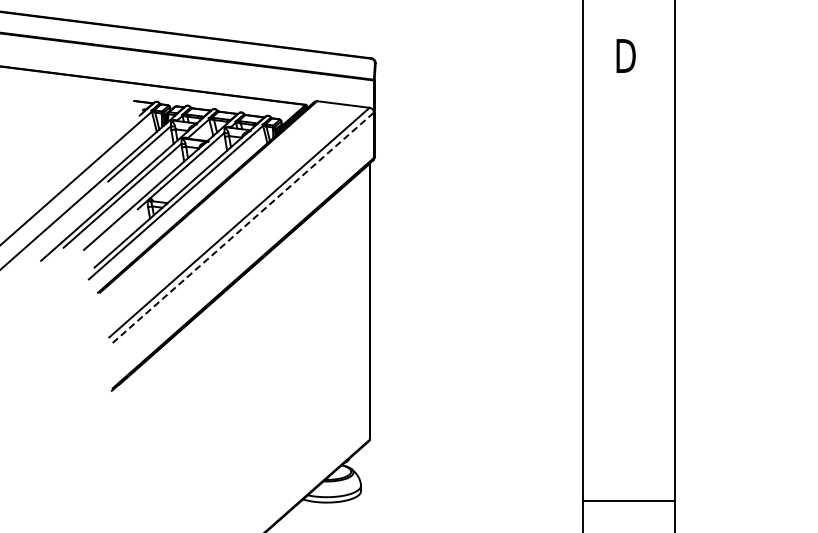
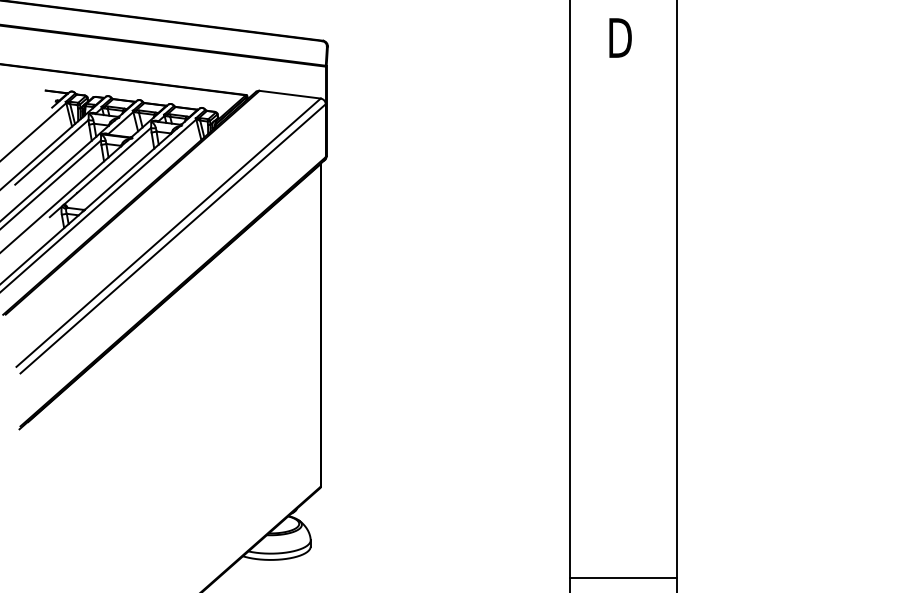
line: (243, 227) -> (173, 238), dashed -> solid
line: (628, 500) -> (623, 577), moved

